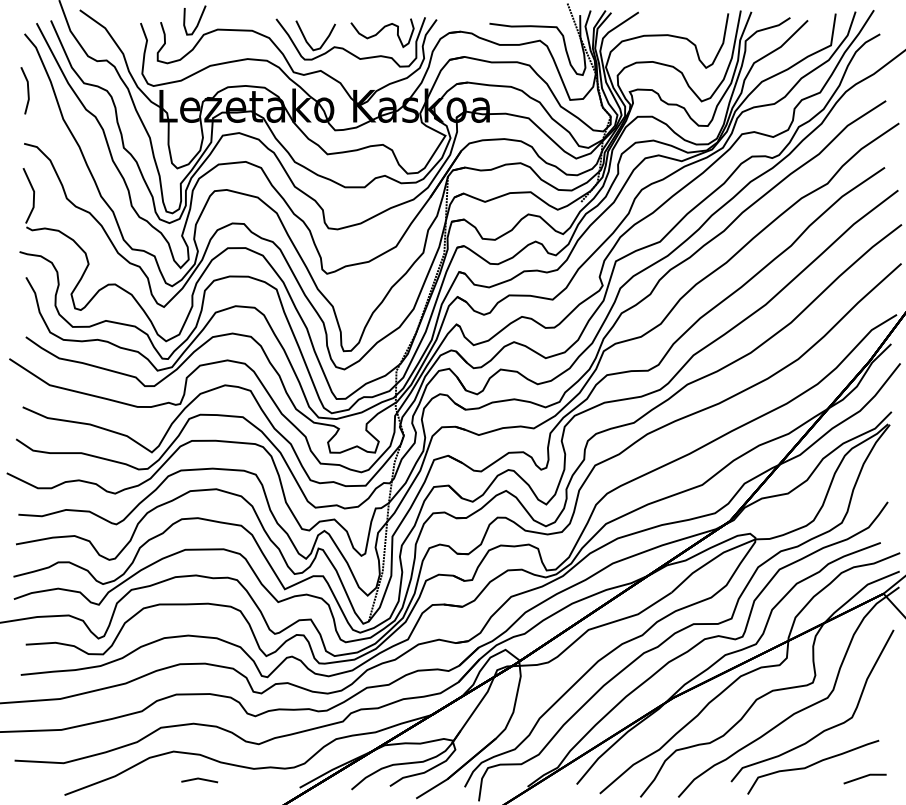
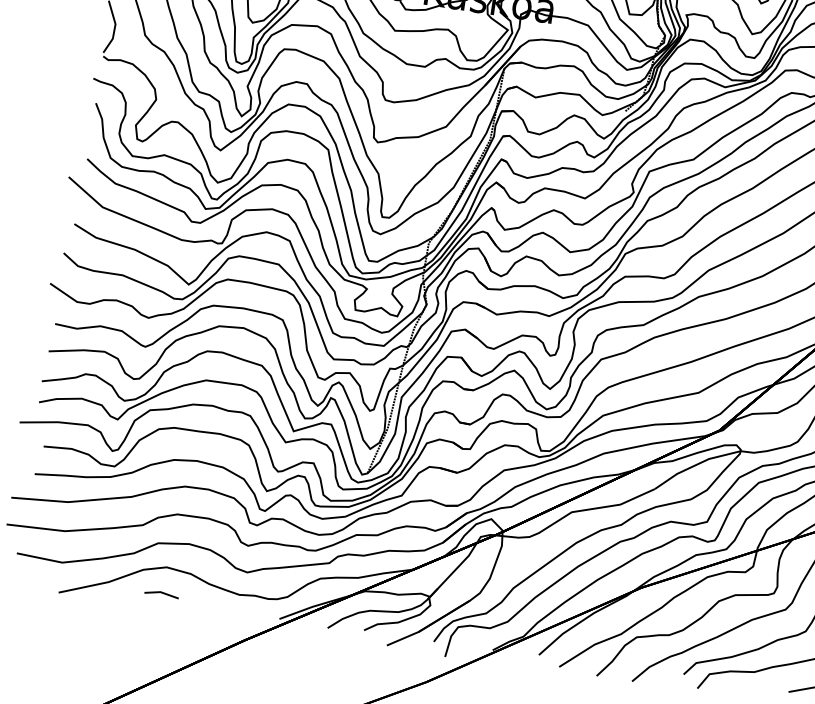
line: (199, 779) -> (161, 593), moved

